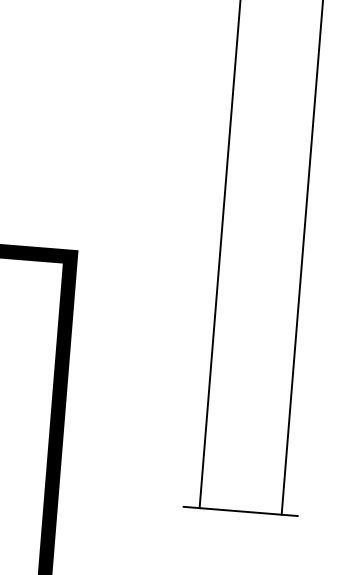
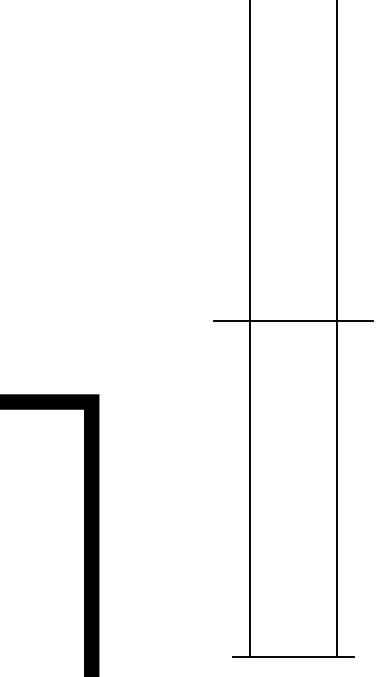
line: (266, 196) -> (293, 321), added

